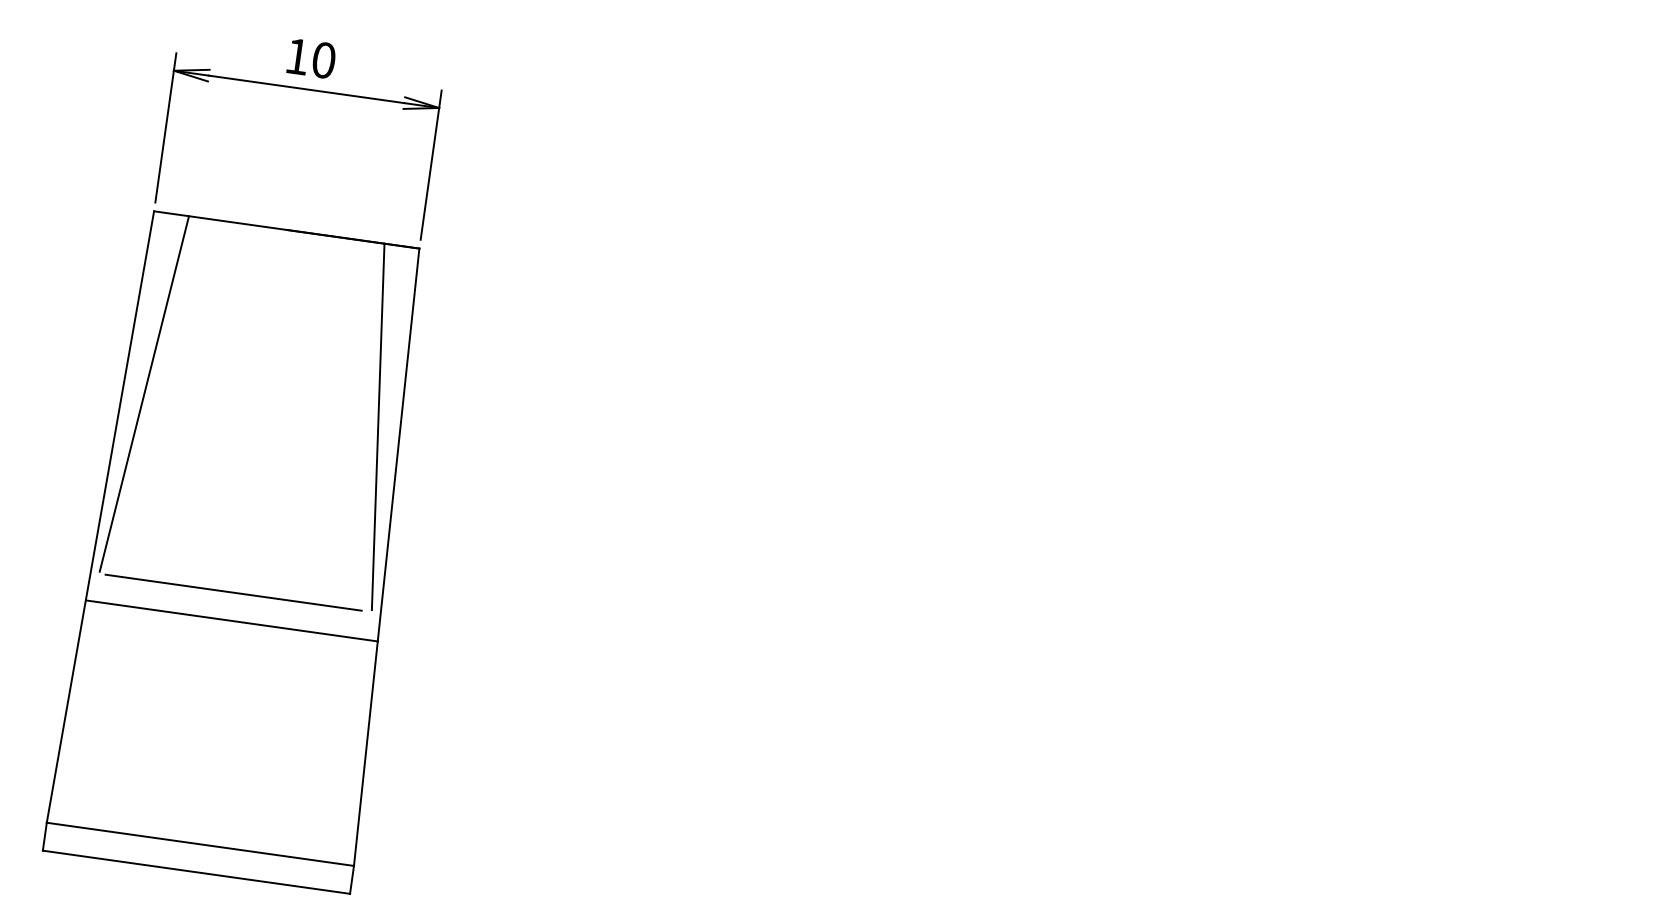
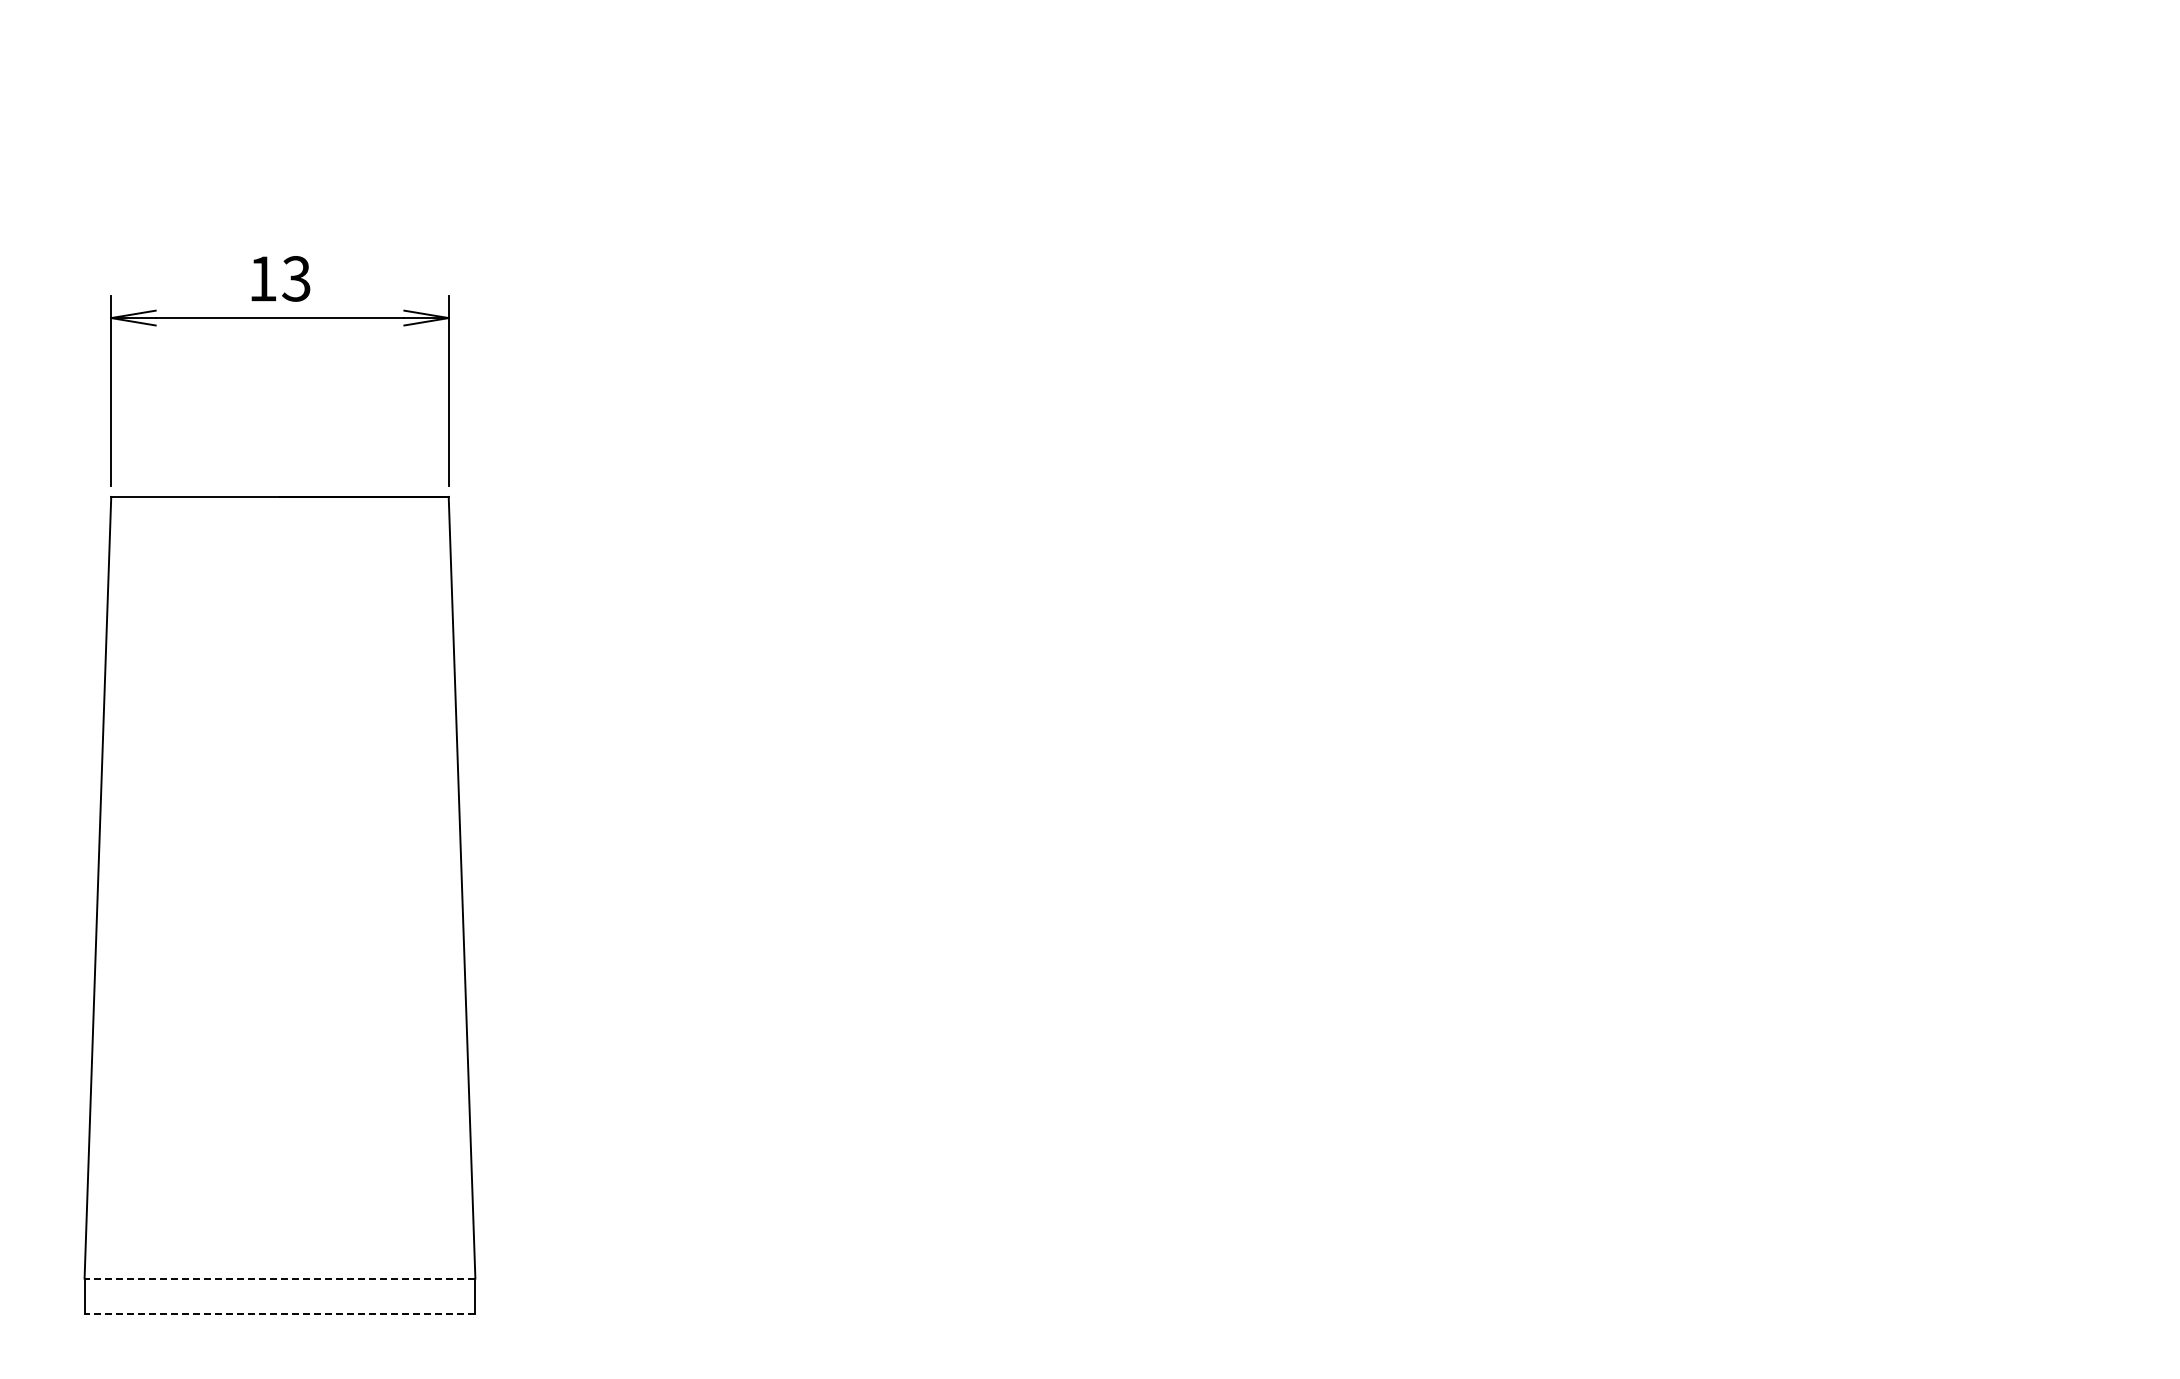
text: (323, 60) -> (296, 278), 10 -> 13
line: (143, 393) -> (130, 726), removed
line: (378, 426) -> (428, 726), removed
line: (233, 592) -> (277, 958), removed
line: (232, 621) -> (280, 994), removed
line: (200, 844) -> (279, 1278), solid -> dashed
line: (196, 872) -> (279, 1314), solid -> dashed

